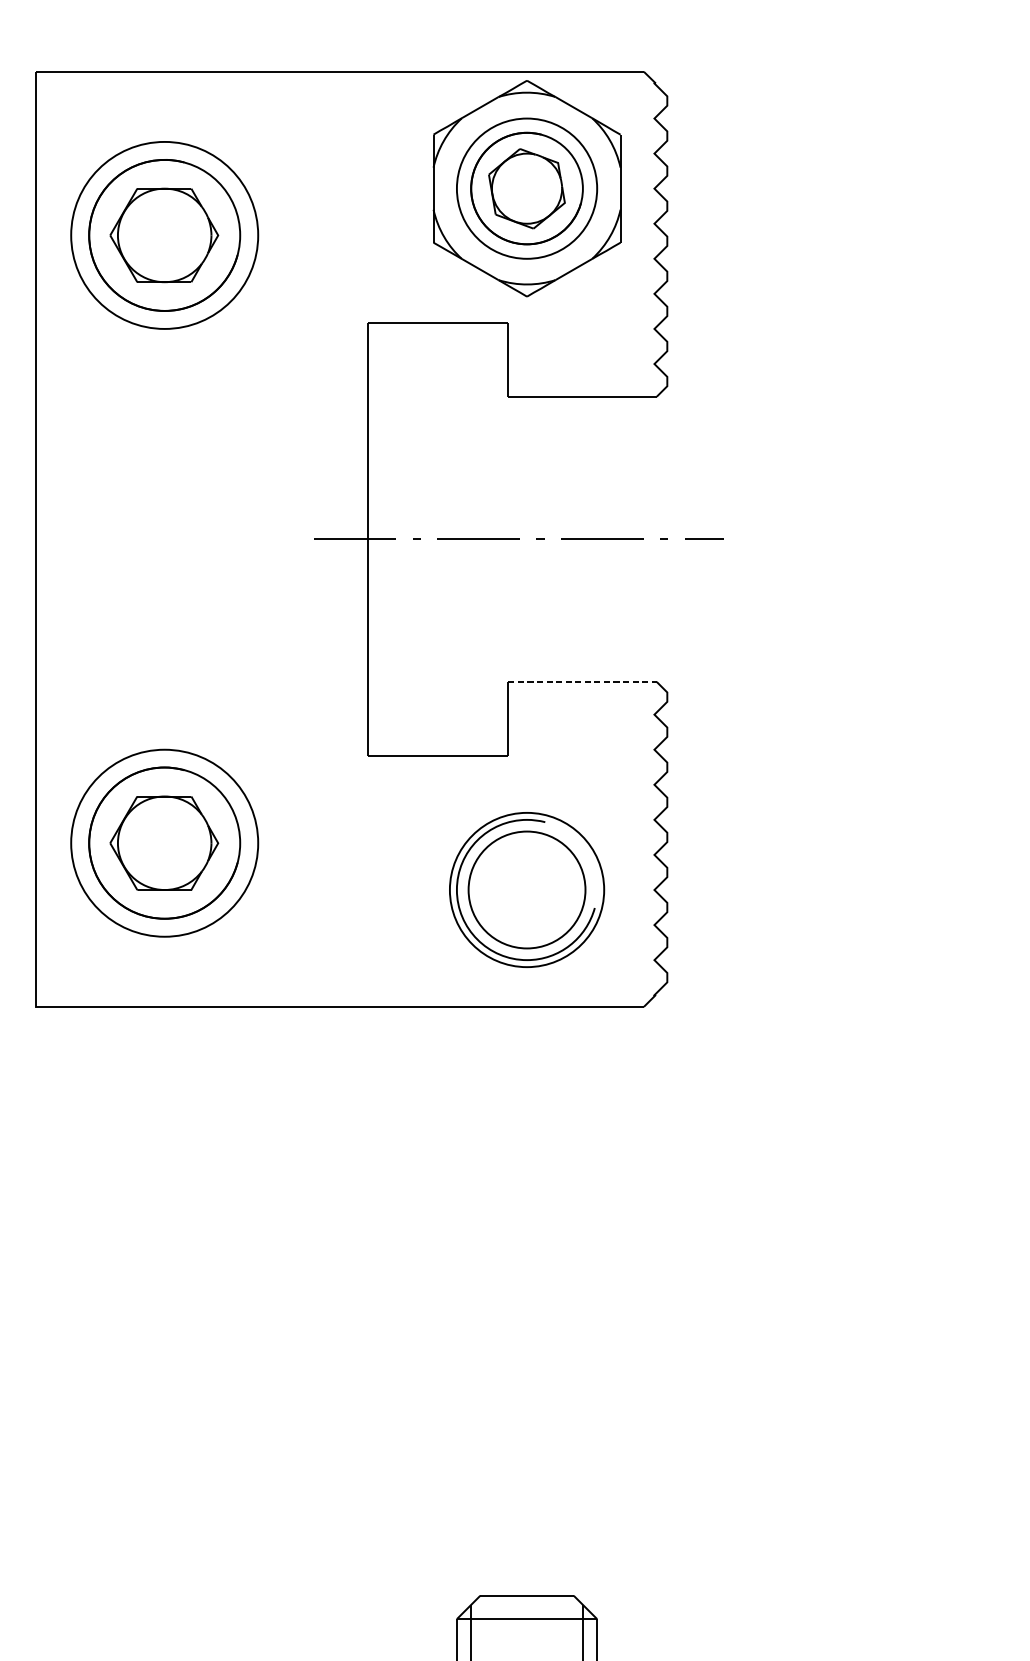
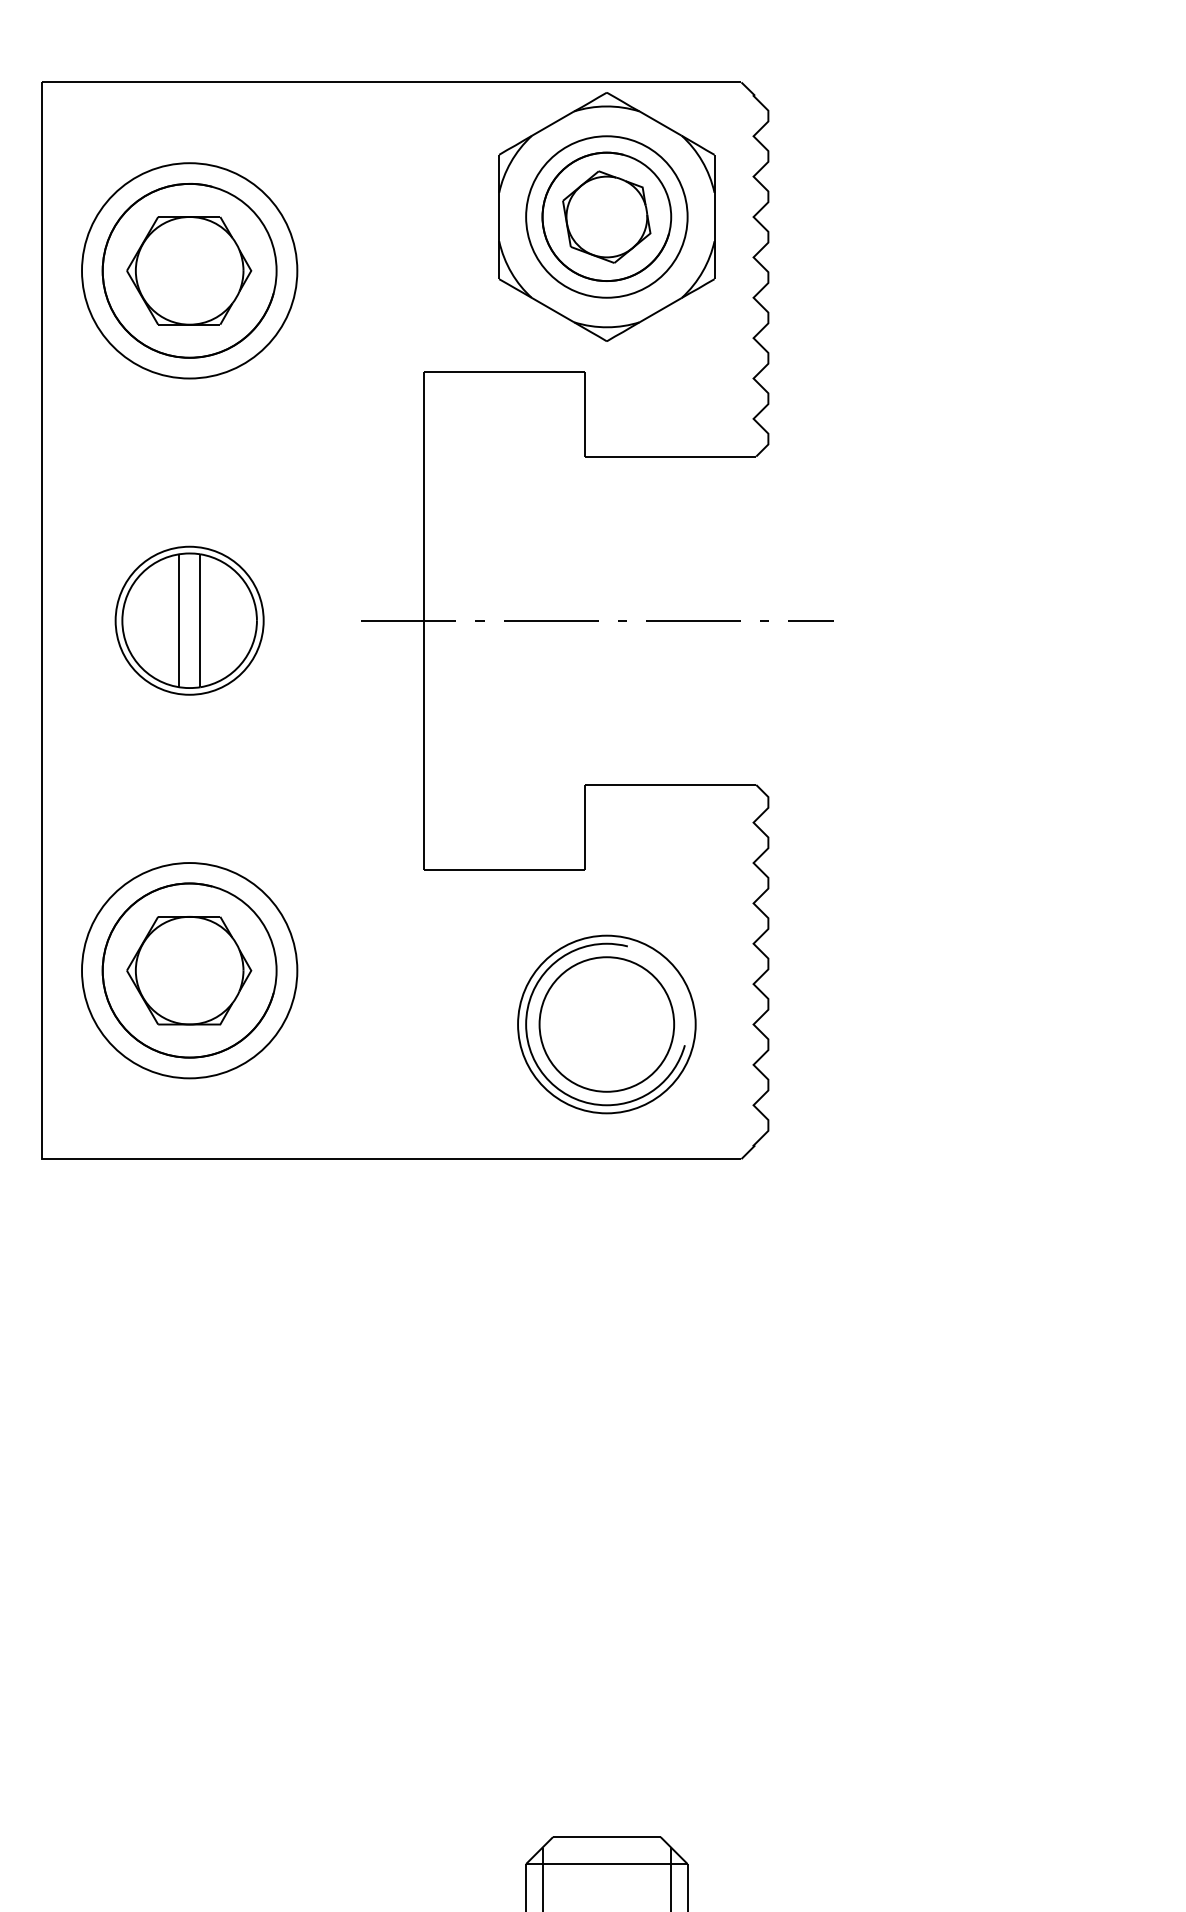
part: (164, 539) -> (189, 620), added
line: (583, 681) -> (671, 784), dashed -> solid

